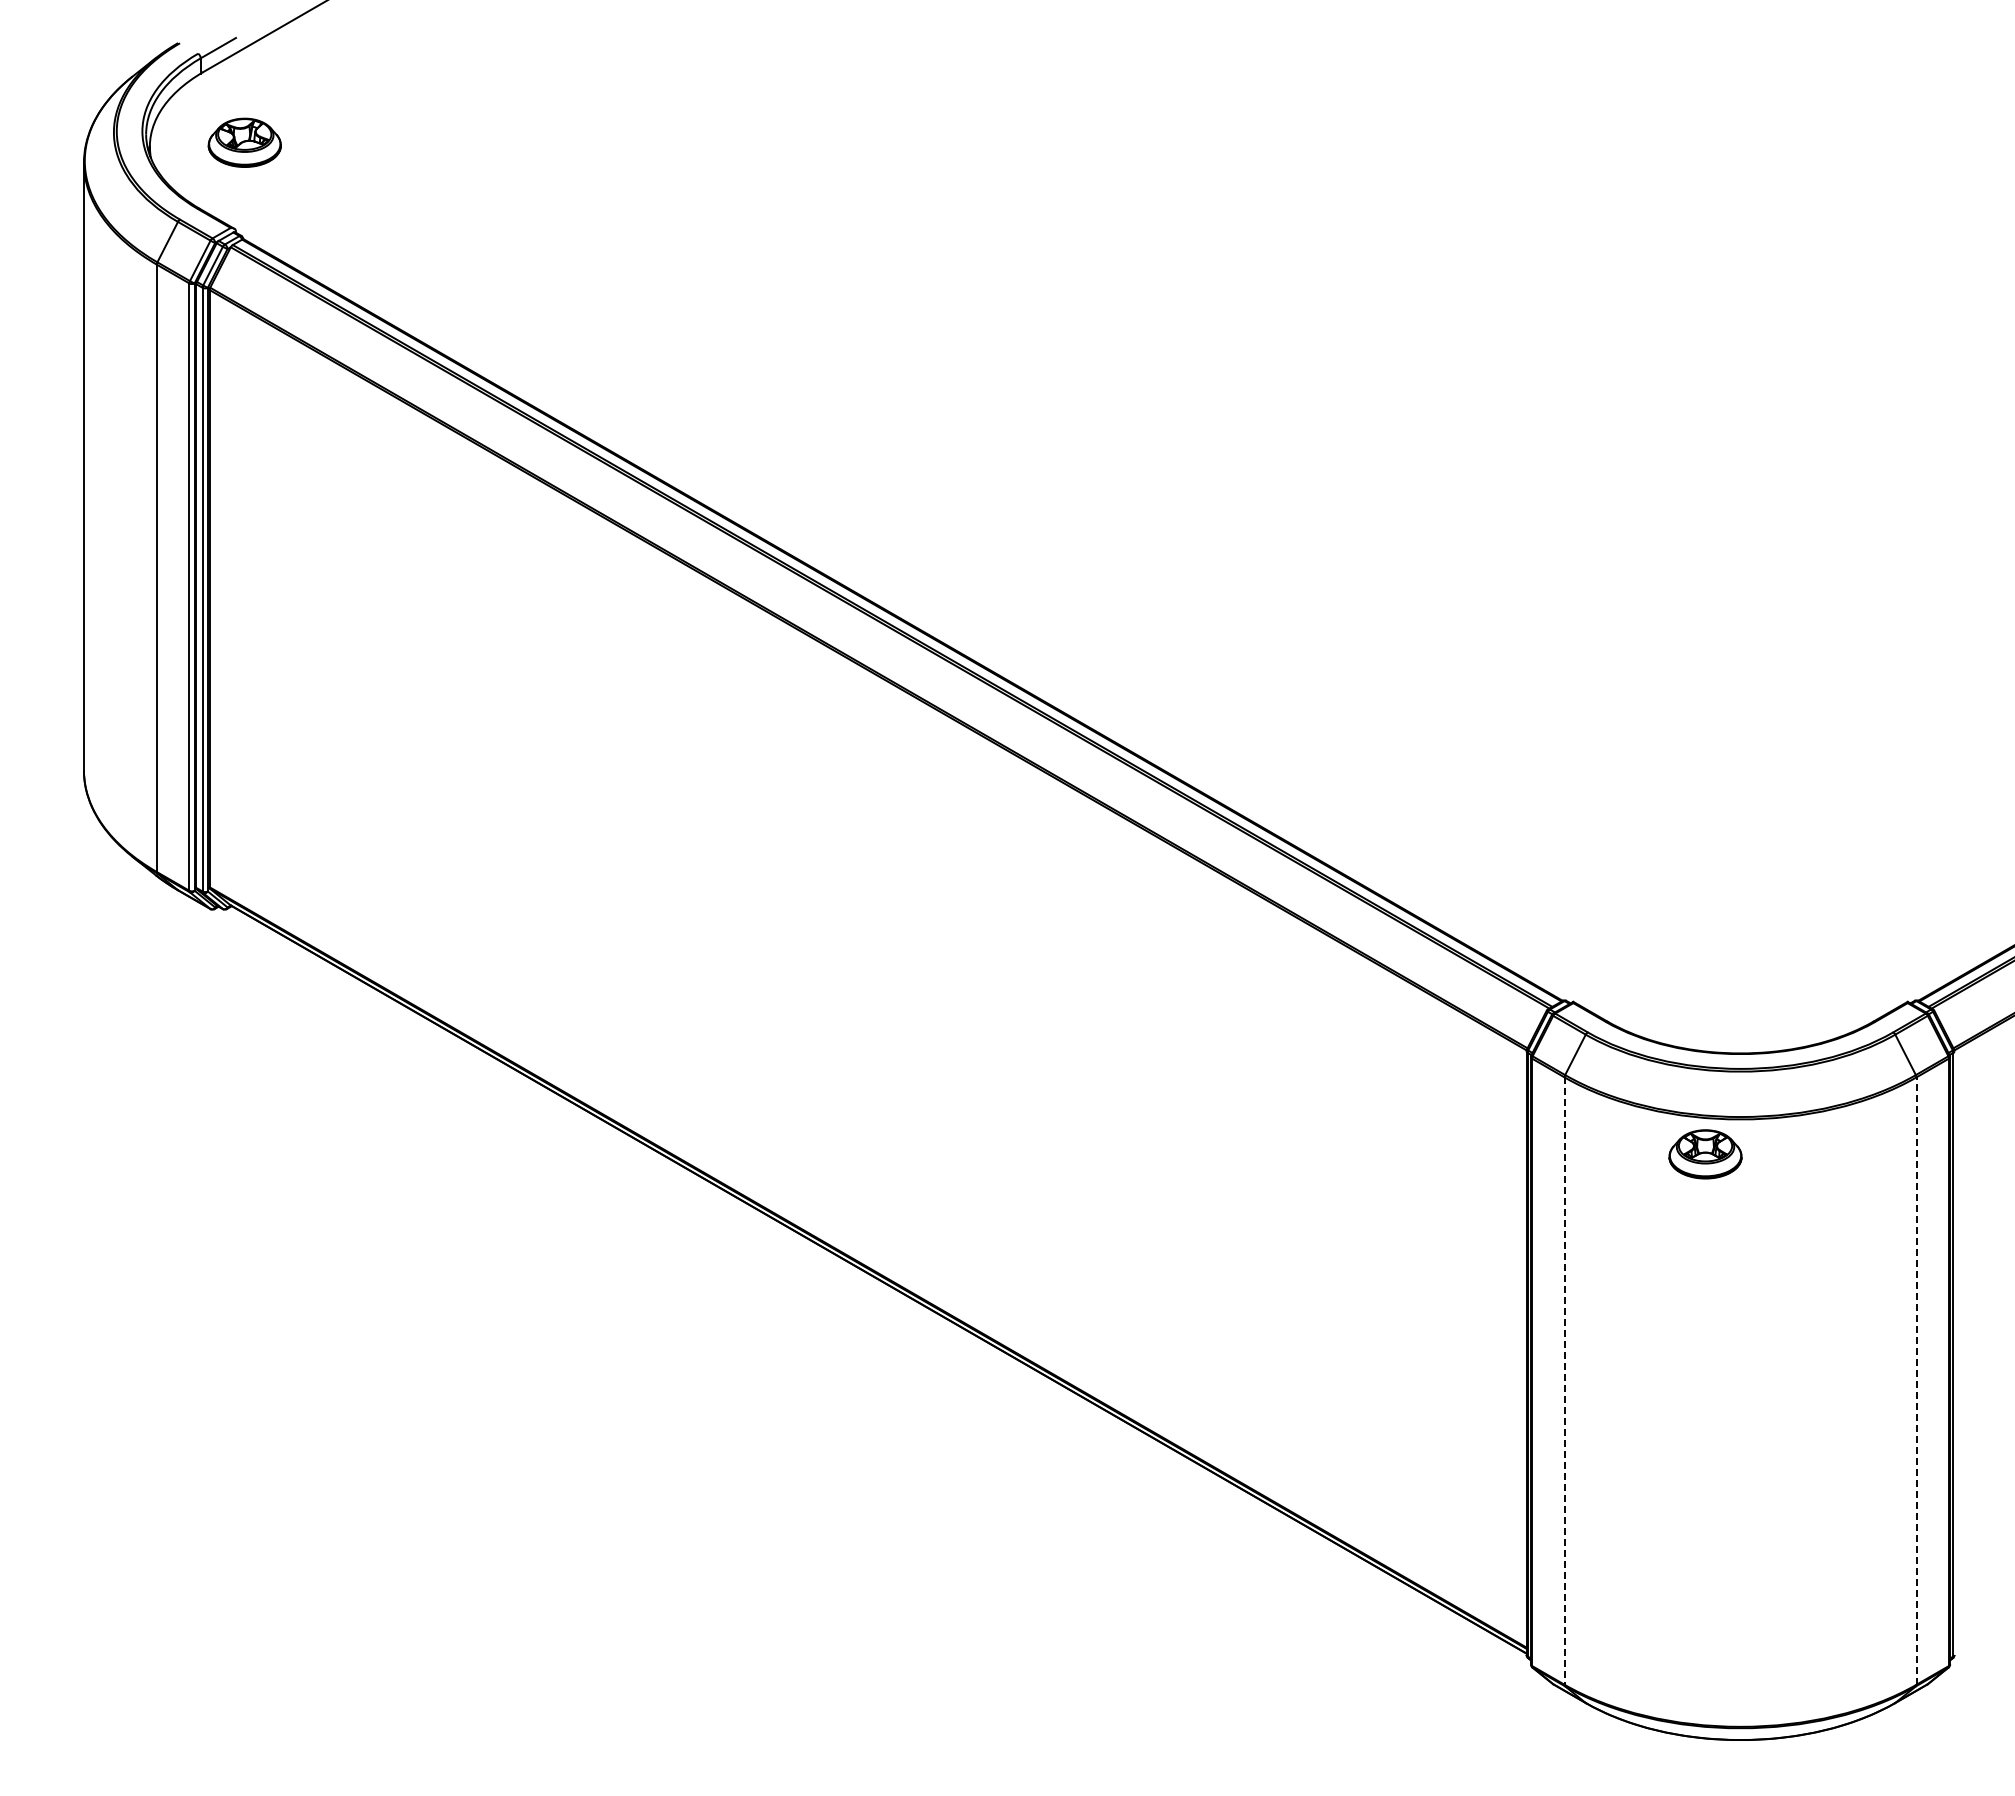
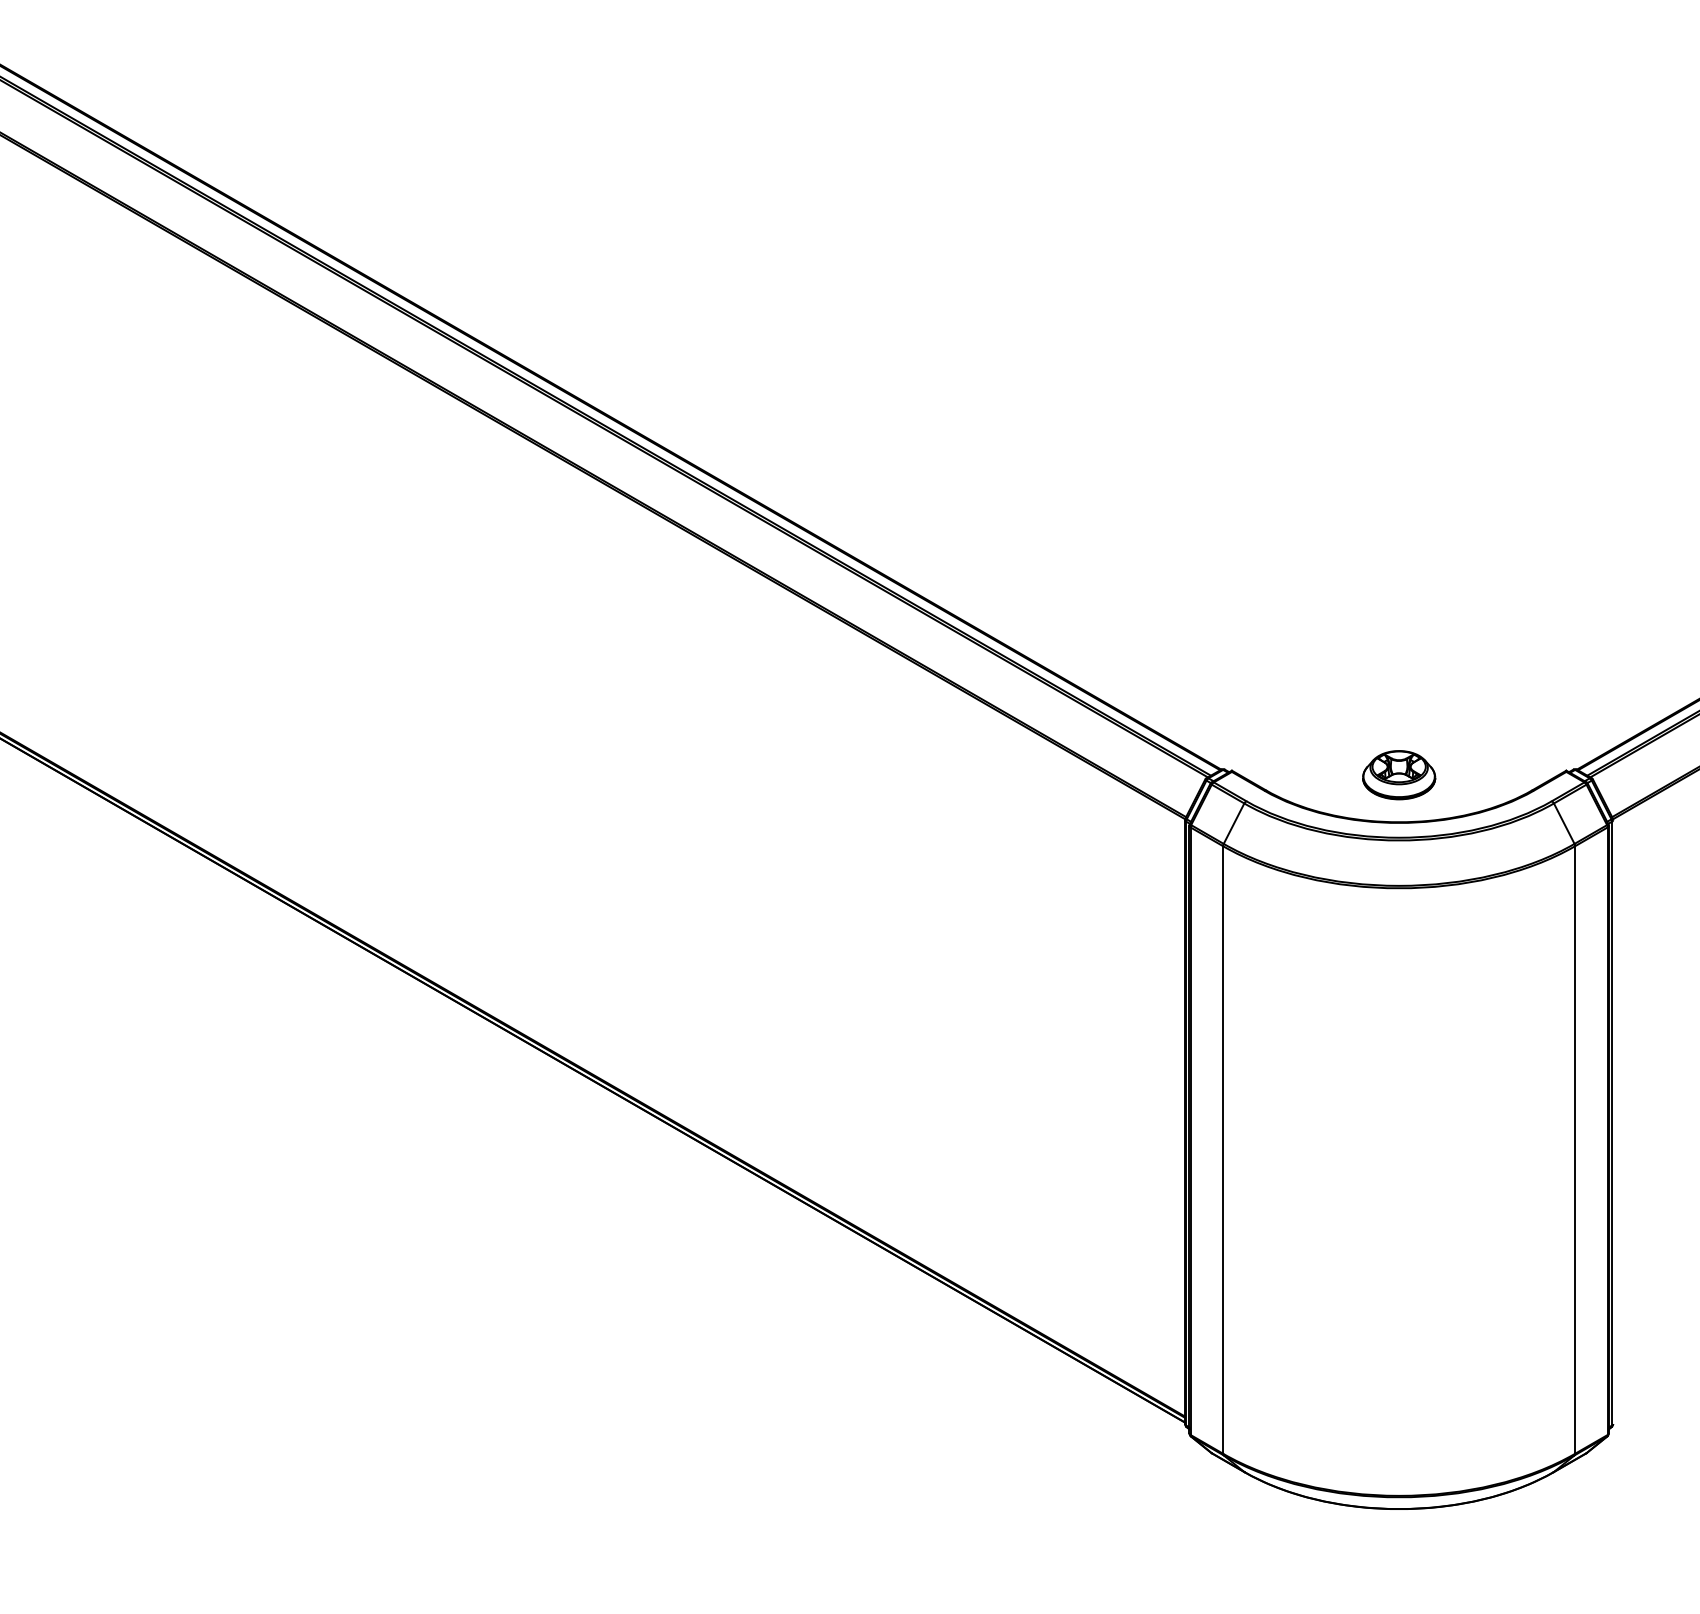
part: (1705, 1154) -> (1399, 775), moved
line: (1564, 1381) -> (1223, 1150), dashed -> solid
line: (1916, 1381) -> (1575, 1150), dashed -> solid

